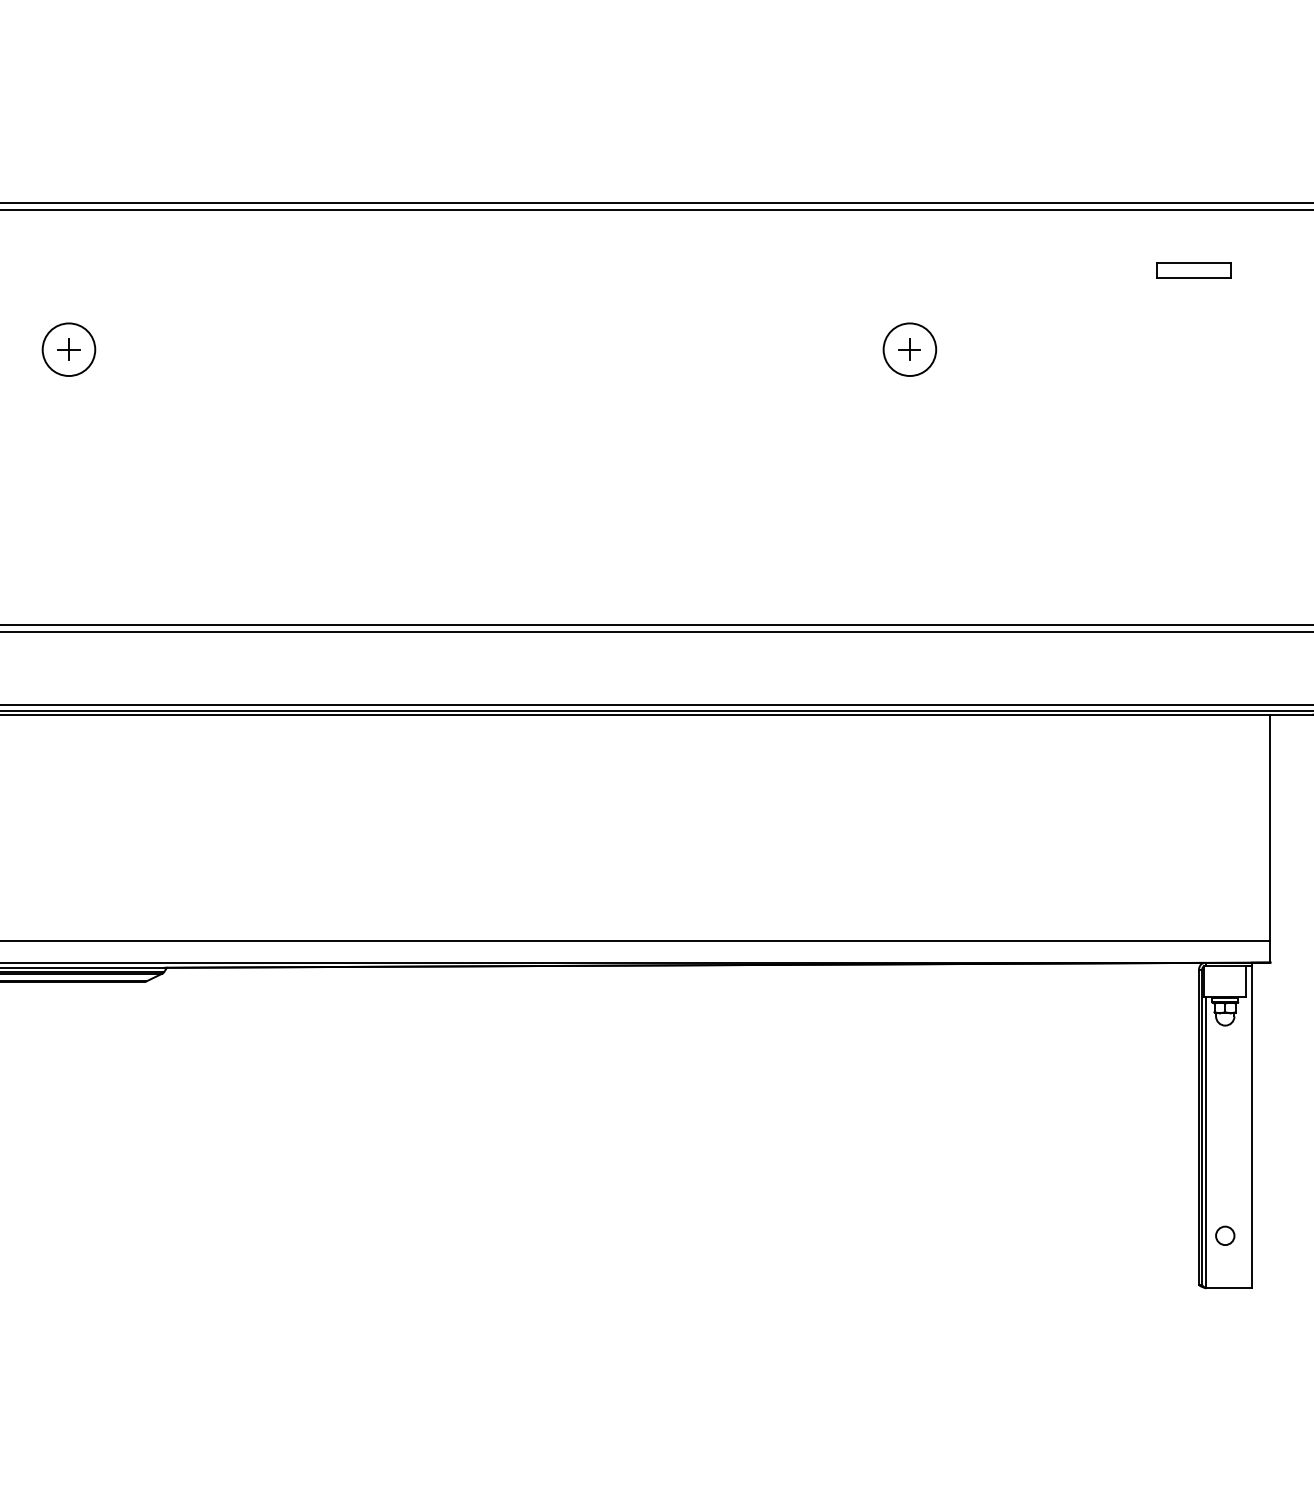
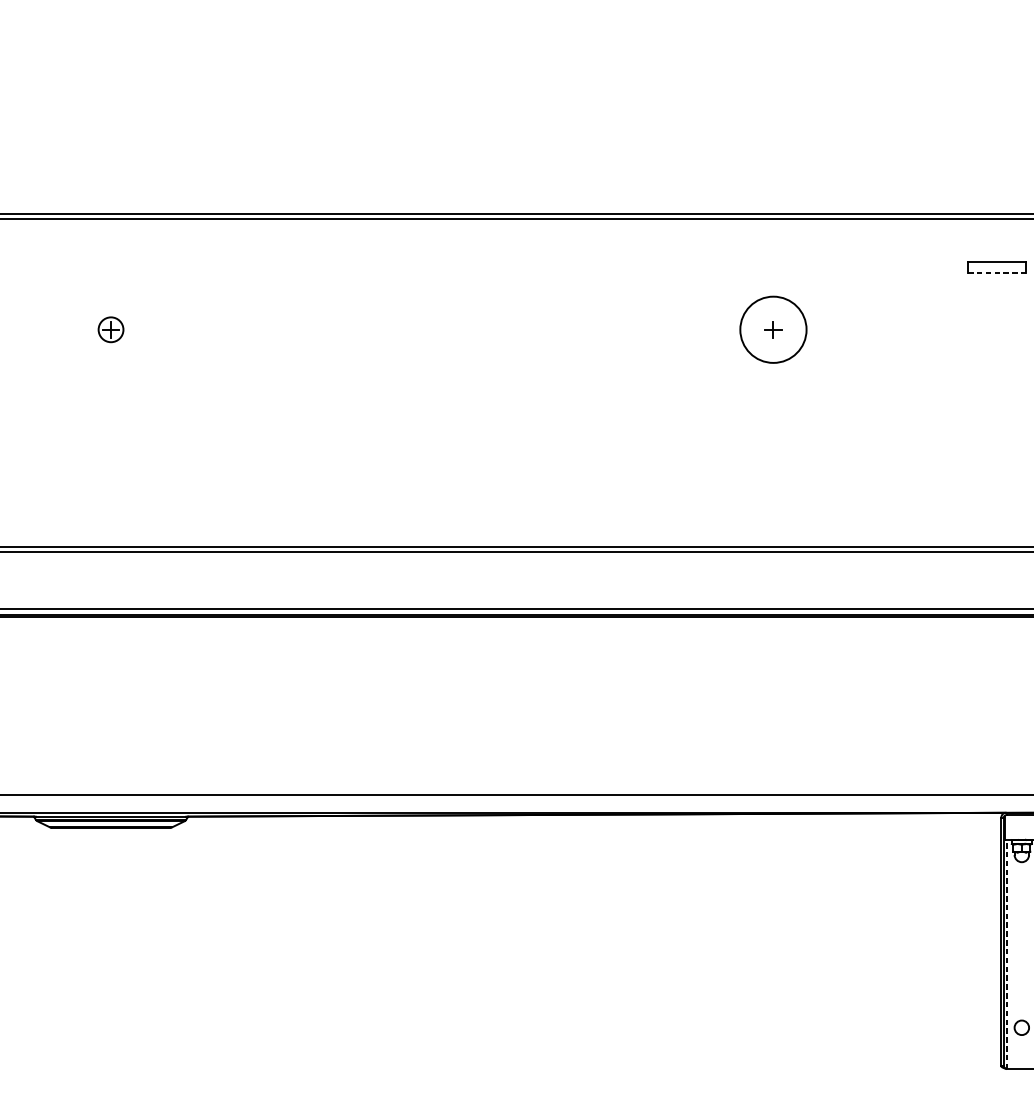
line: (1193, 278) -> (996, 273), solid -> dashed
circle: (68, 349) -> (110, 329), size x0.6
circle: (909, 349) -> (773, 329), size x1.6
line: (1206, 1142) -> (1007, 954), solid -> dashed

